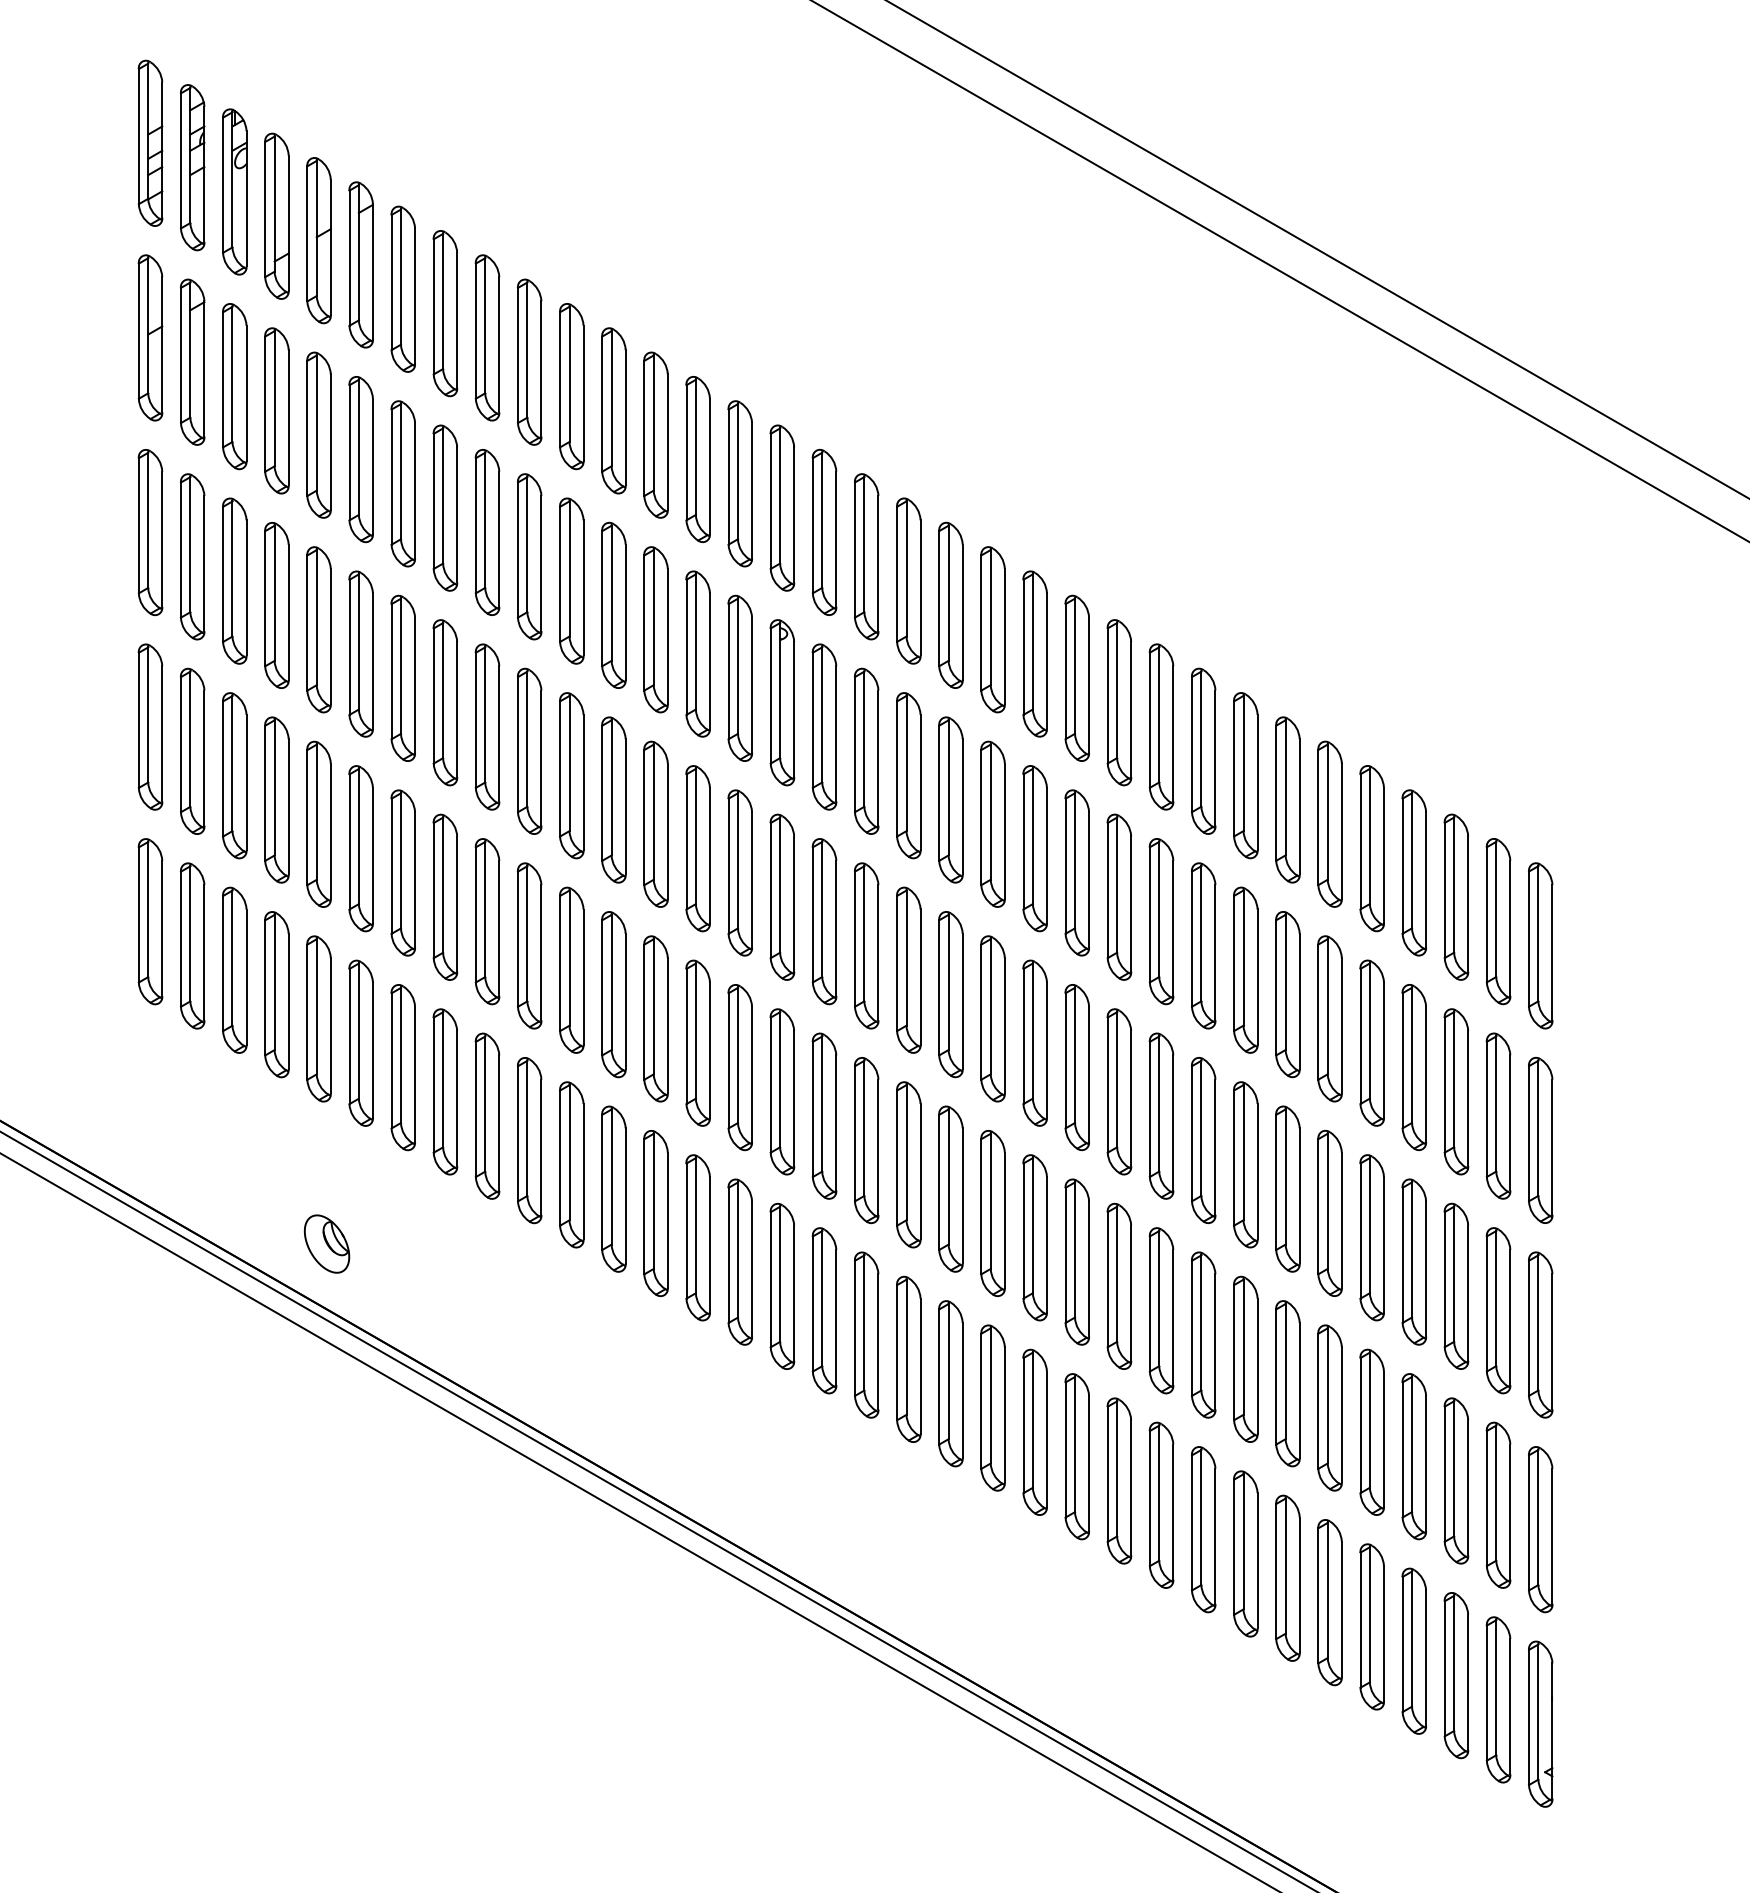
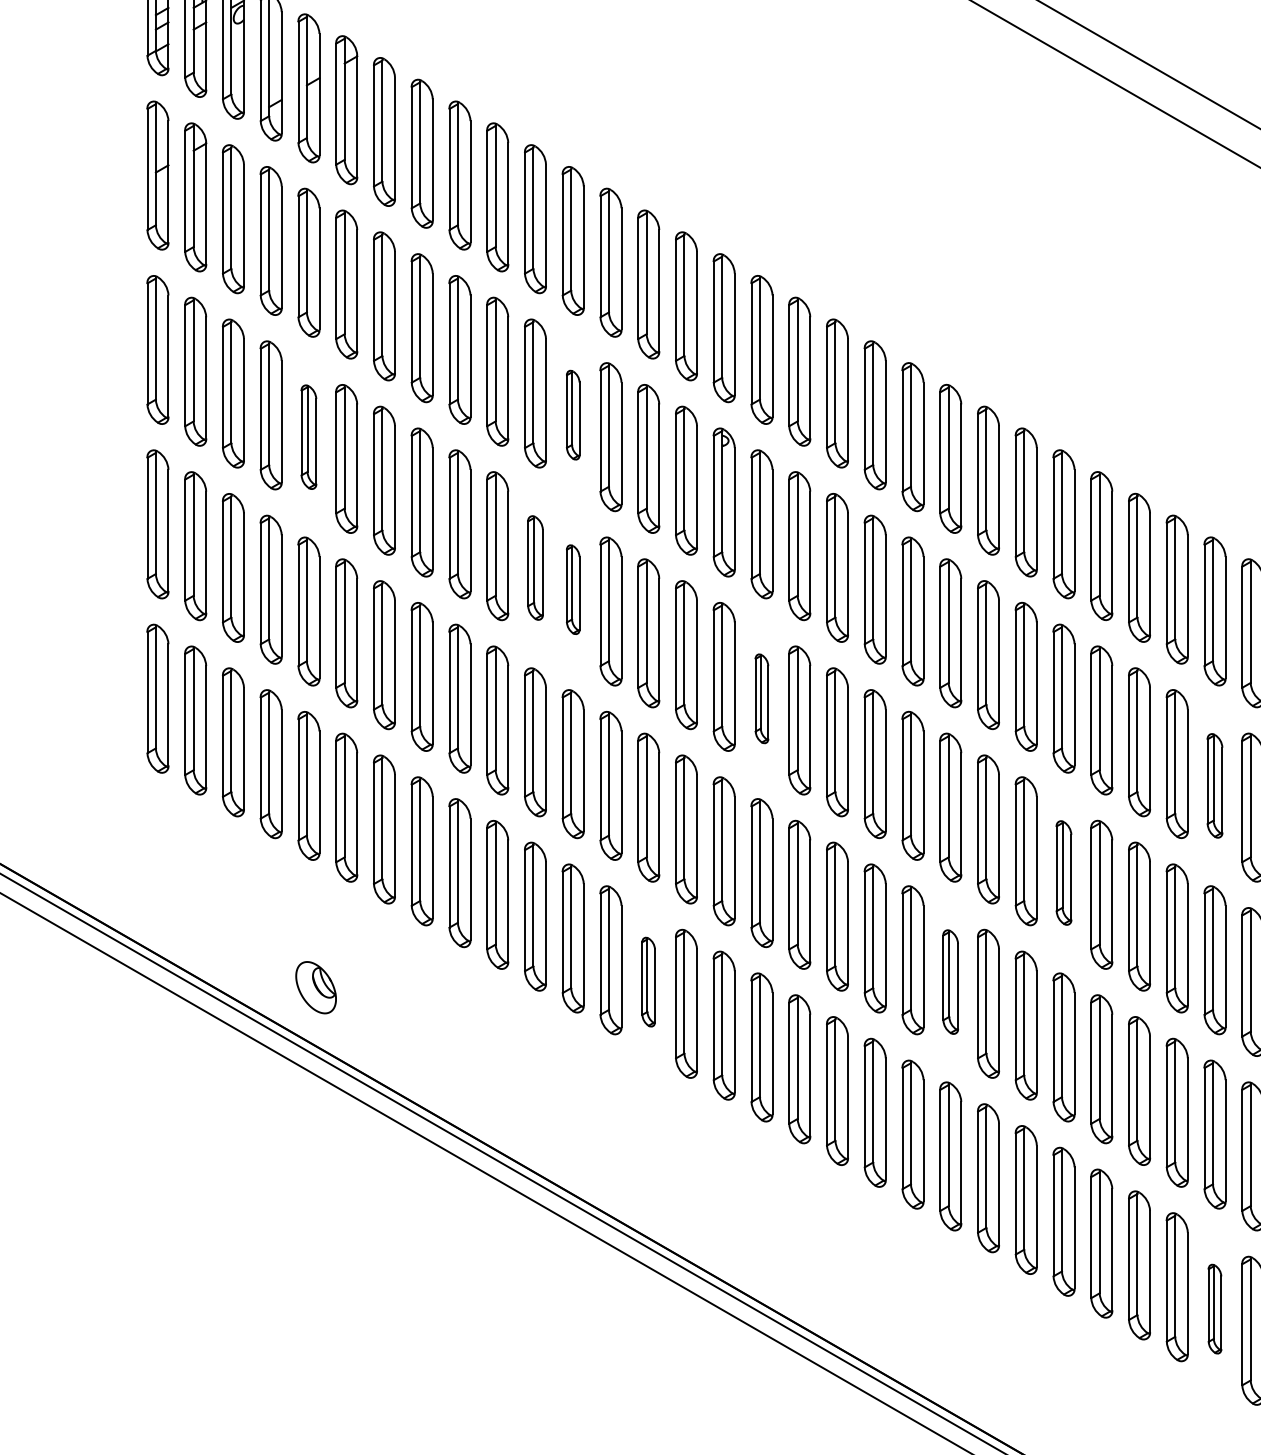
part: (613, 604) -> (572, 414), size x0.6
part: (318, 629) -> (308, 436), size x0.7
part: (571, 775) -> (535, 567), size x0.7
part: (613, 799) -> (572, 589), size x0.6
part: (824, 921) -> (761, 698), size x0.6
part: (1329, 1018) -> (1214, 785), size x0.7
part: (1161, 1115) -> (1063, 872), size x0.7
part: (697, 1237) -> (648, 981), size x0.6
part: (1034, 1237) -> (950, 981), size x0.7
part: (1329, 1602) -> (1214, 1308), size x0.6

